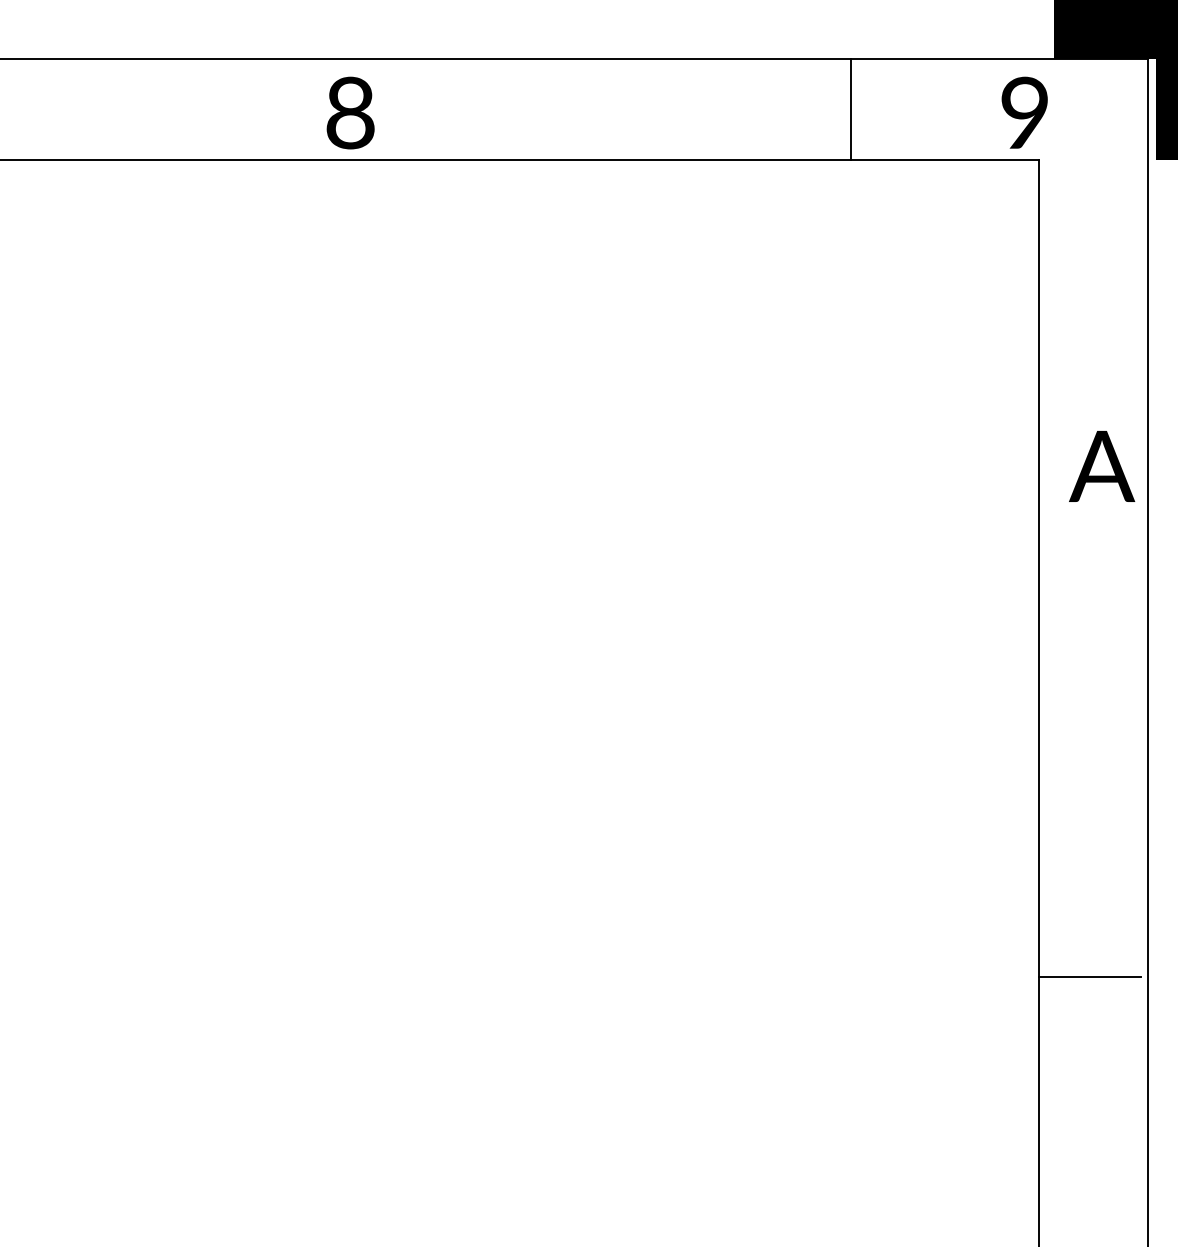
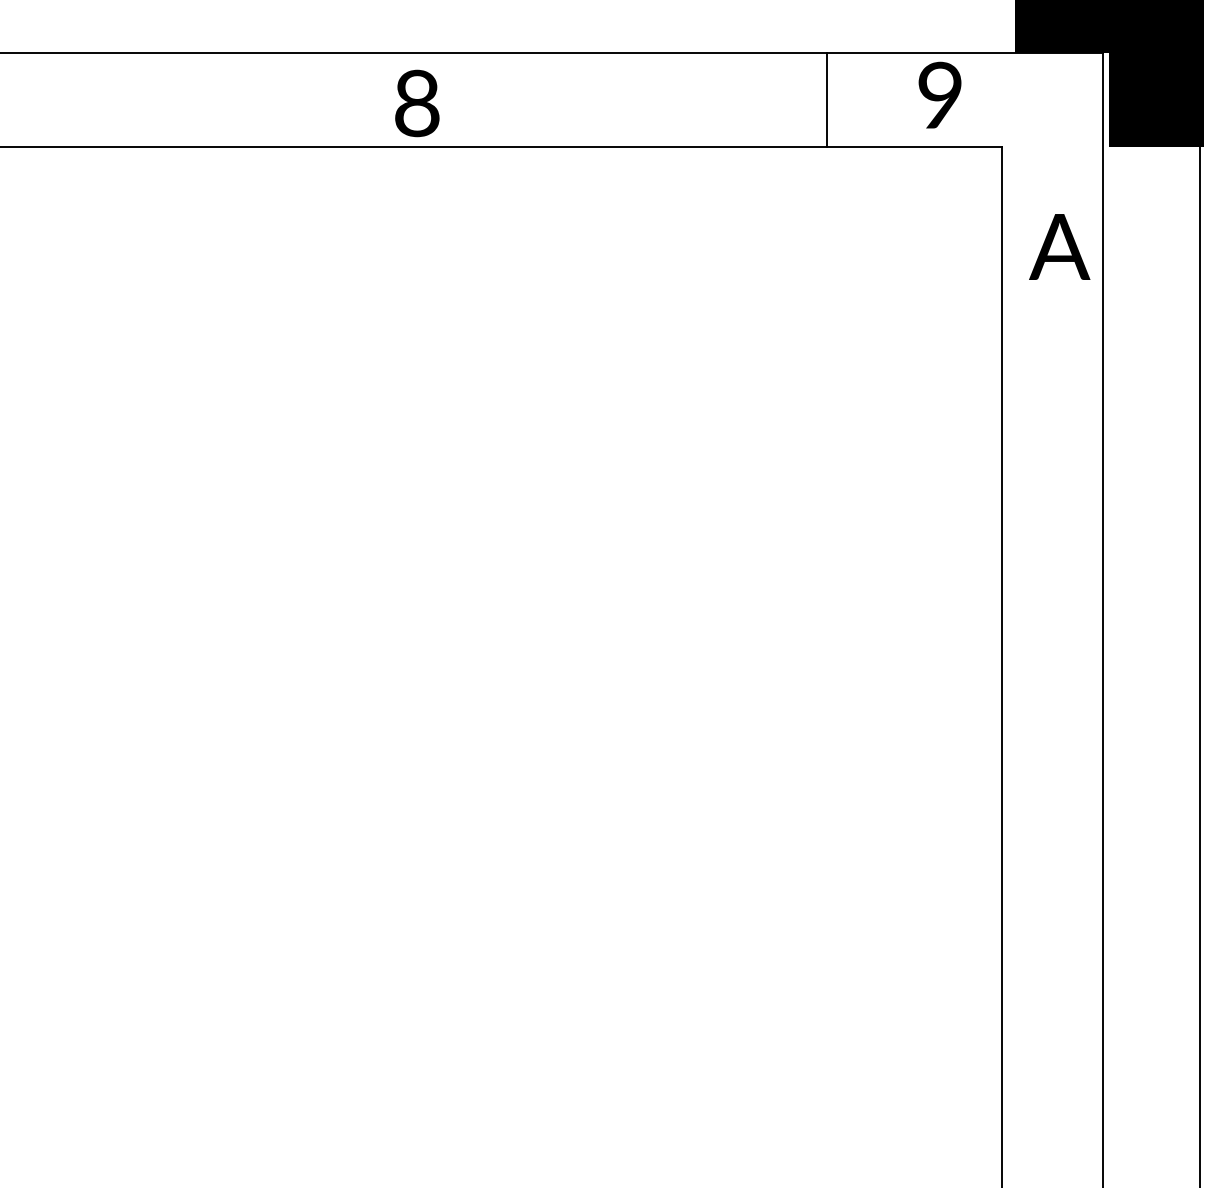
text: (1024, 112) -> (939, 94), moved
text: (350, 113) -> (417, 103), moved
text: (1101, 465) -> (1059, 246), moved
line: (1089, 977) -> (1048, 904), removed

